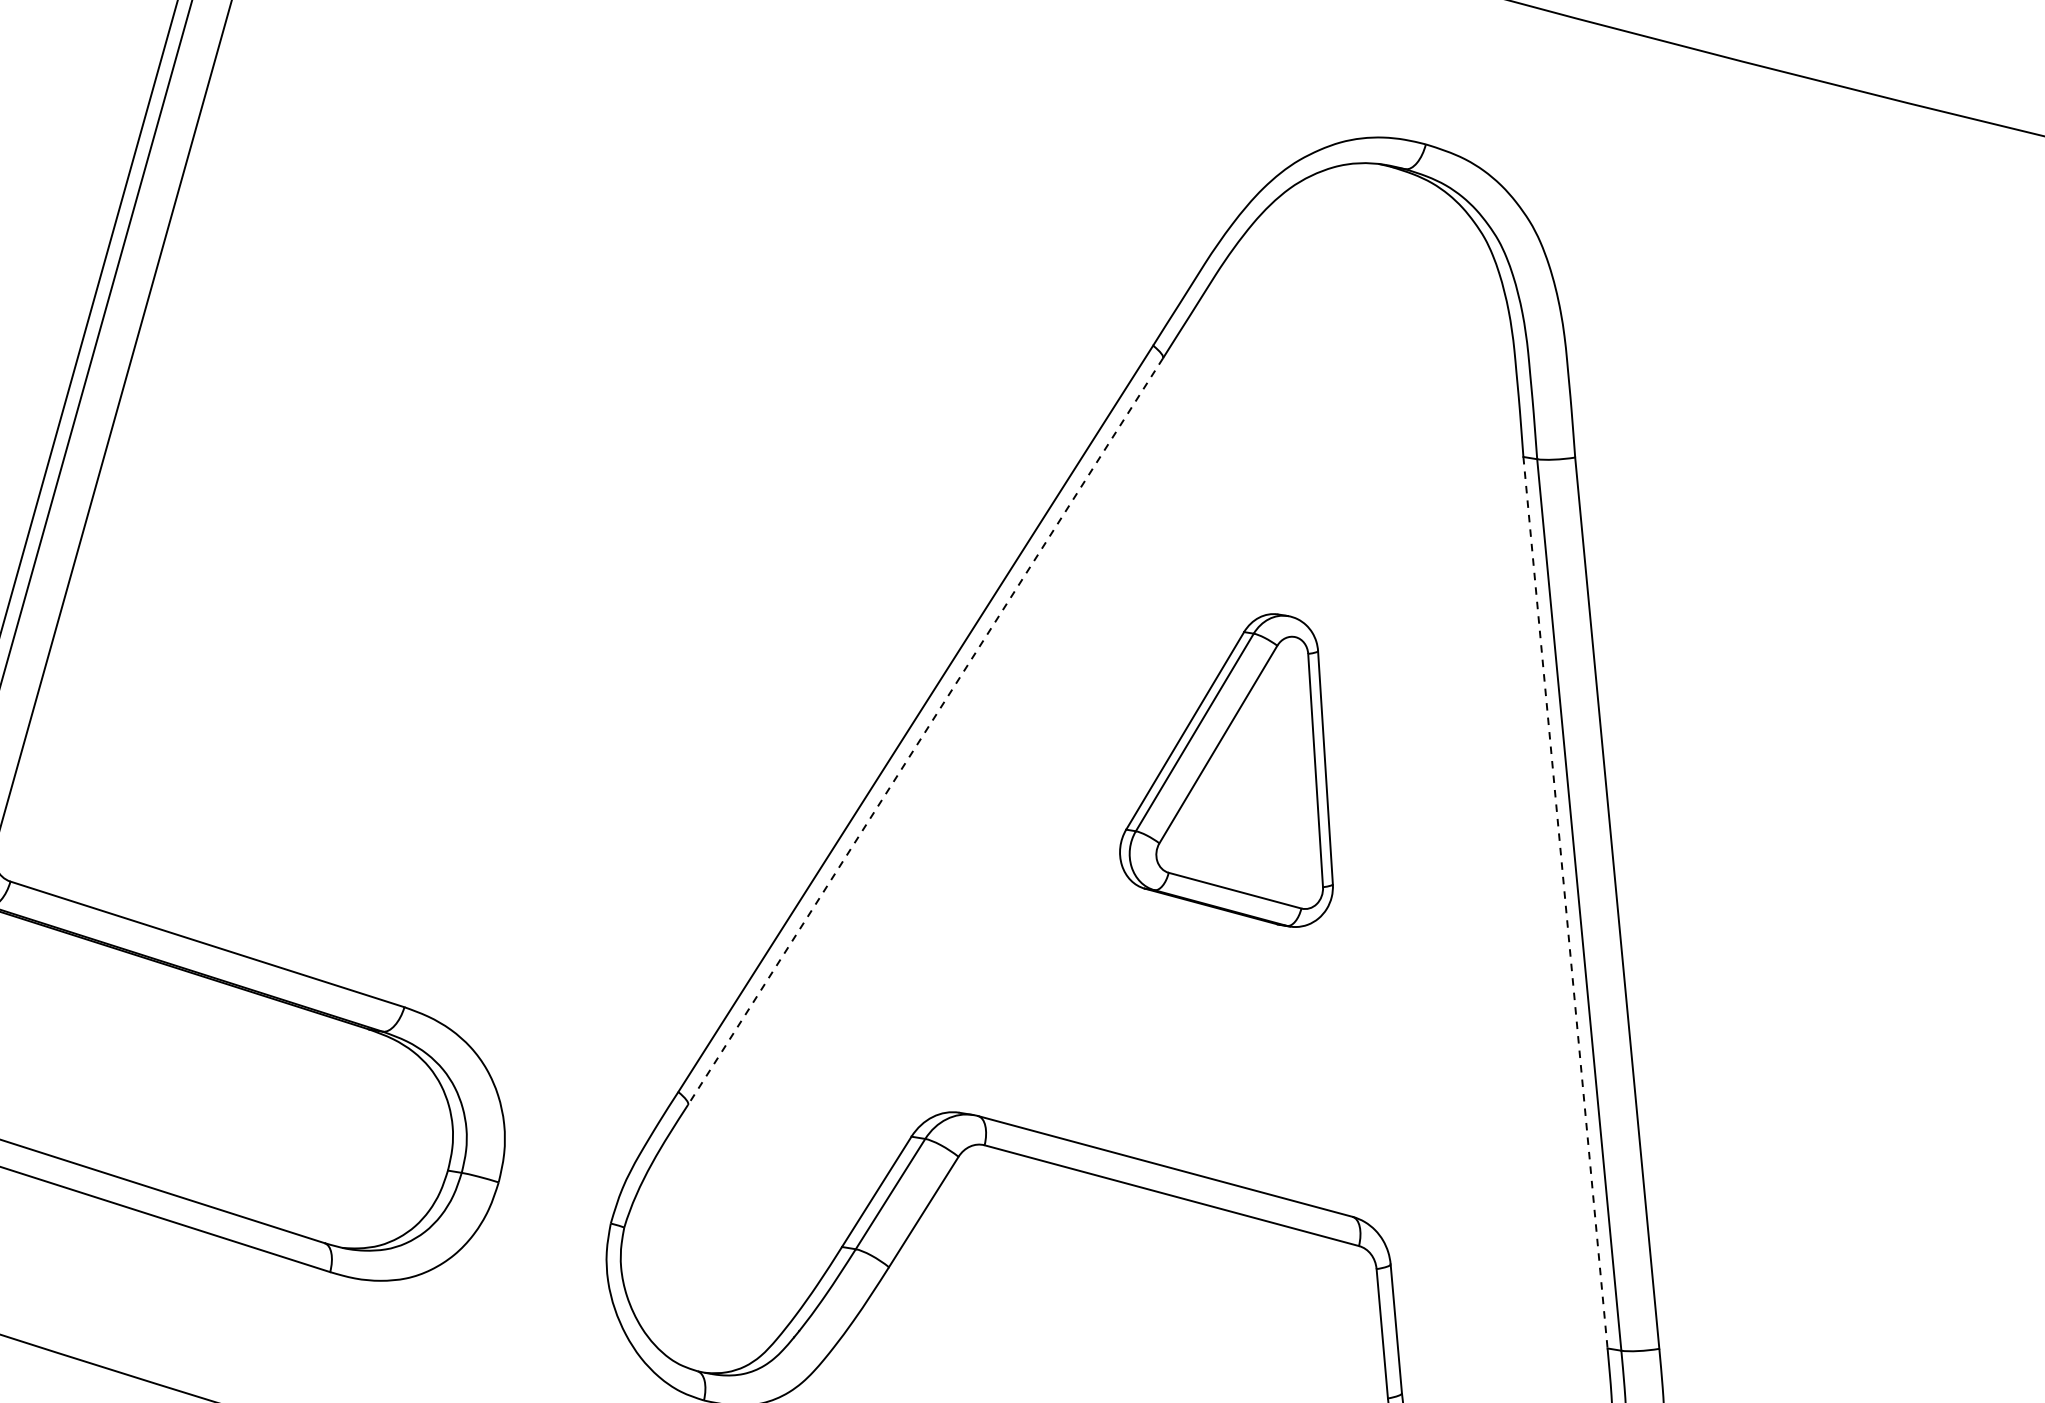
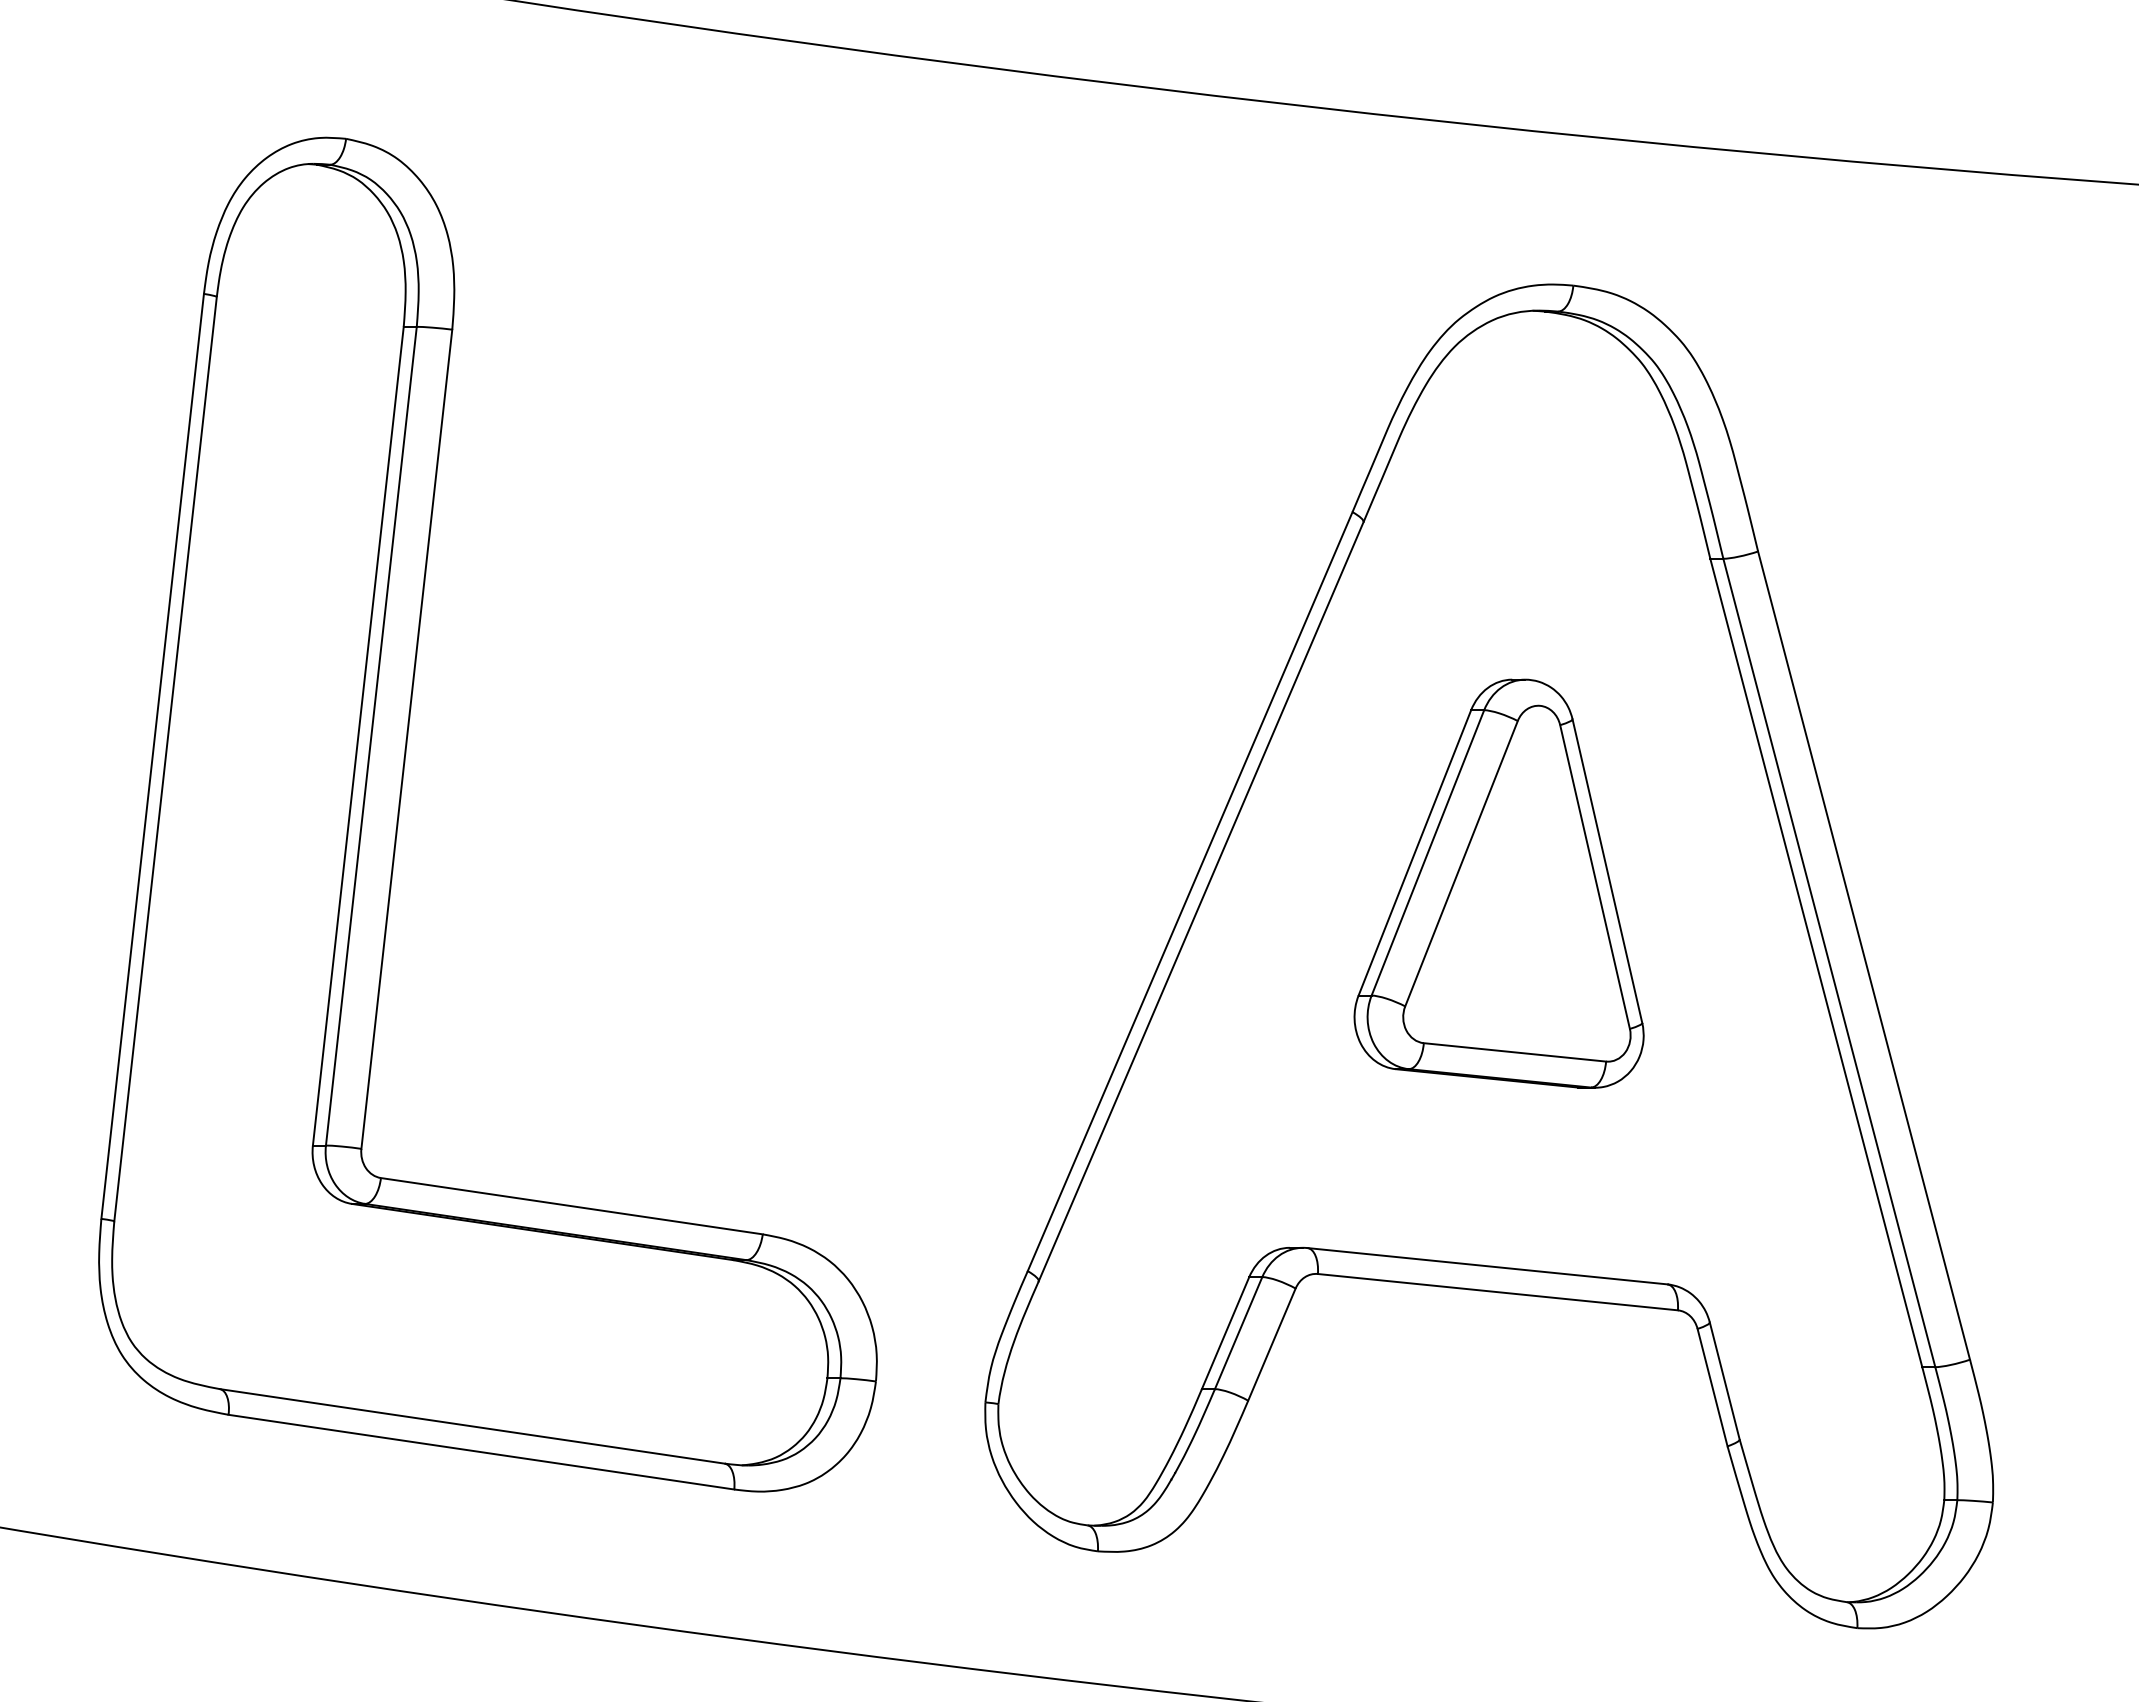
line: (926, 731) -> (1201, 901), dashed -> solid
part: (1243, 763) -> (1498, 883), size x1.43
line: (1565, 902) -> (1816, 962), dashed -> solid

